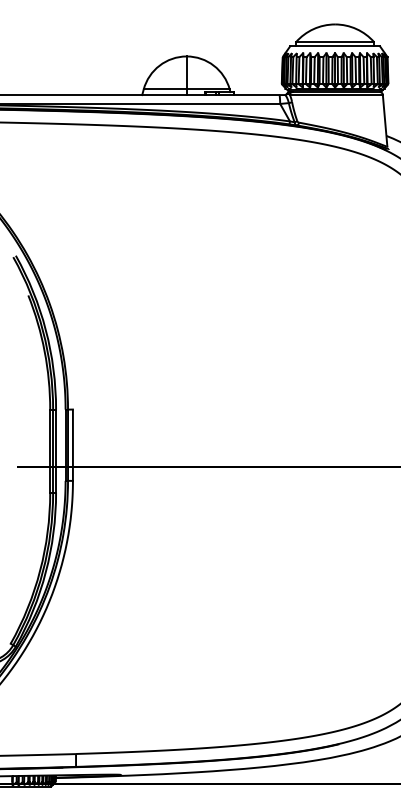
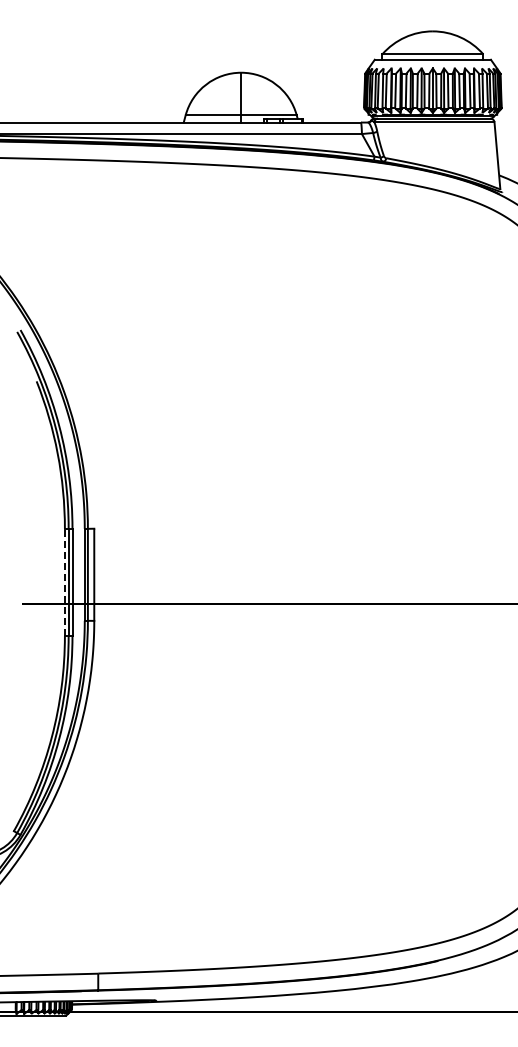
line: (49, 451) -> (64, 582), solid -> dashed

